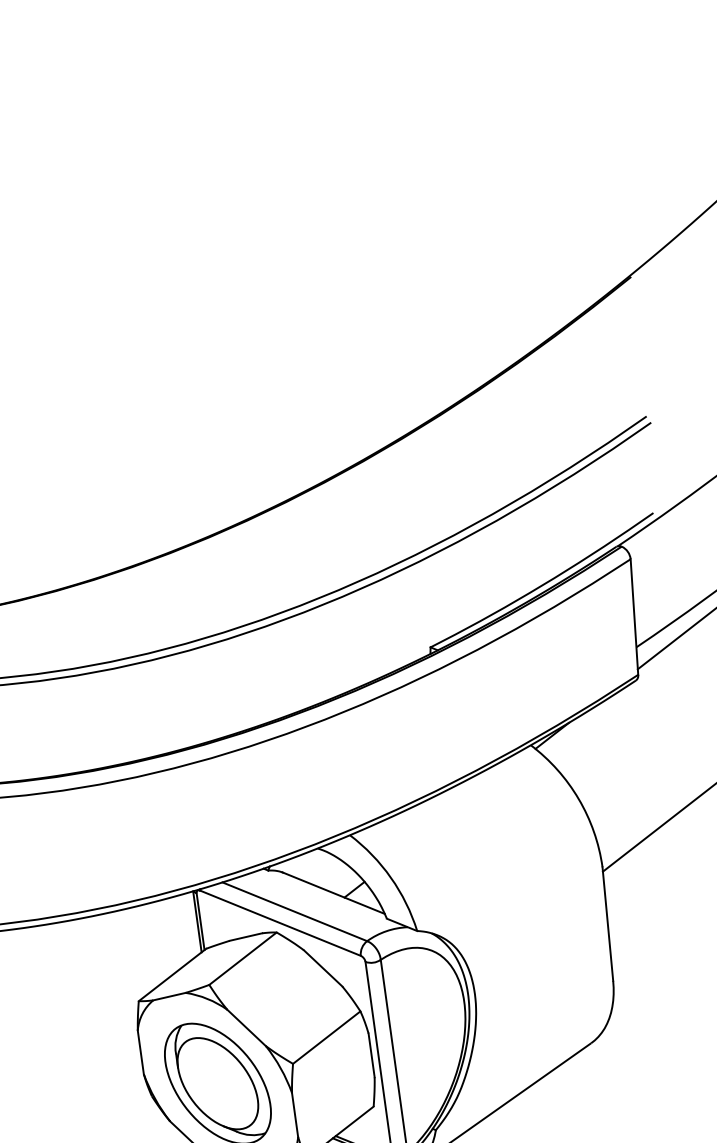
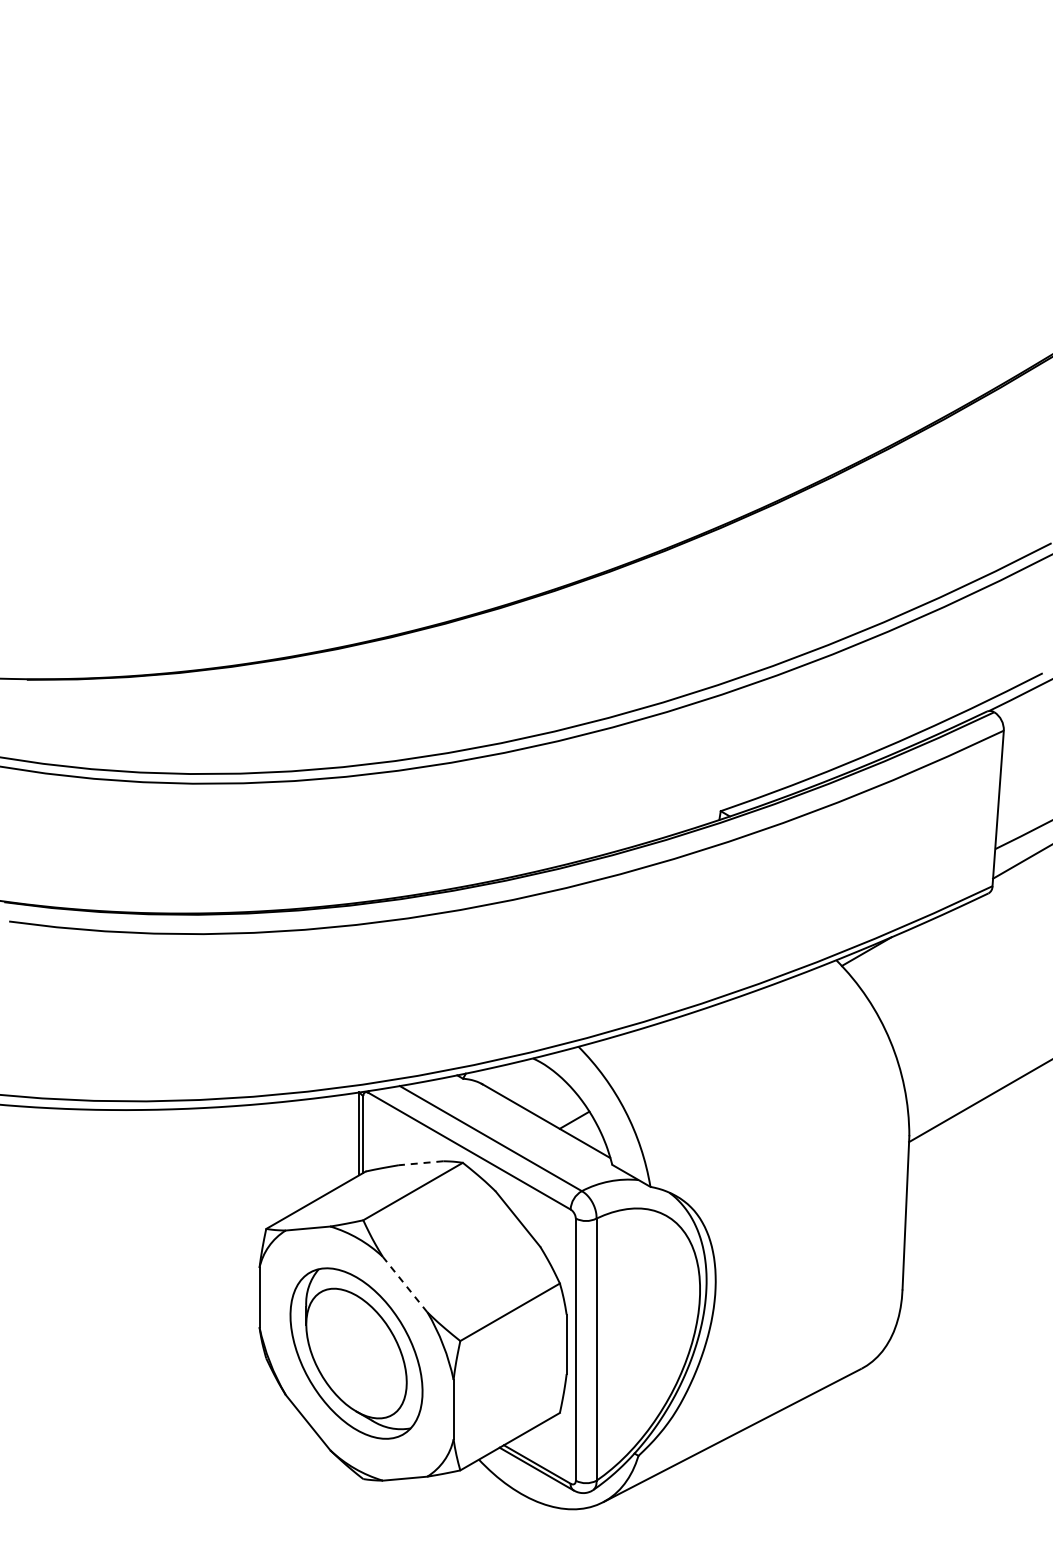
line: (245, 937) -> (420, 1163), solid -> dashed
line: (246, 1027) -> (405, 1284), solid -> dashed

